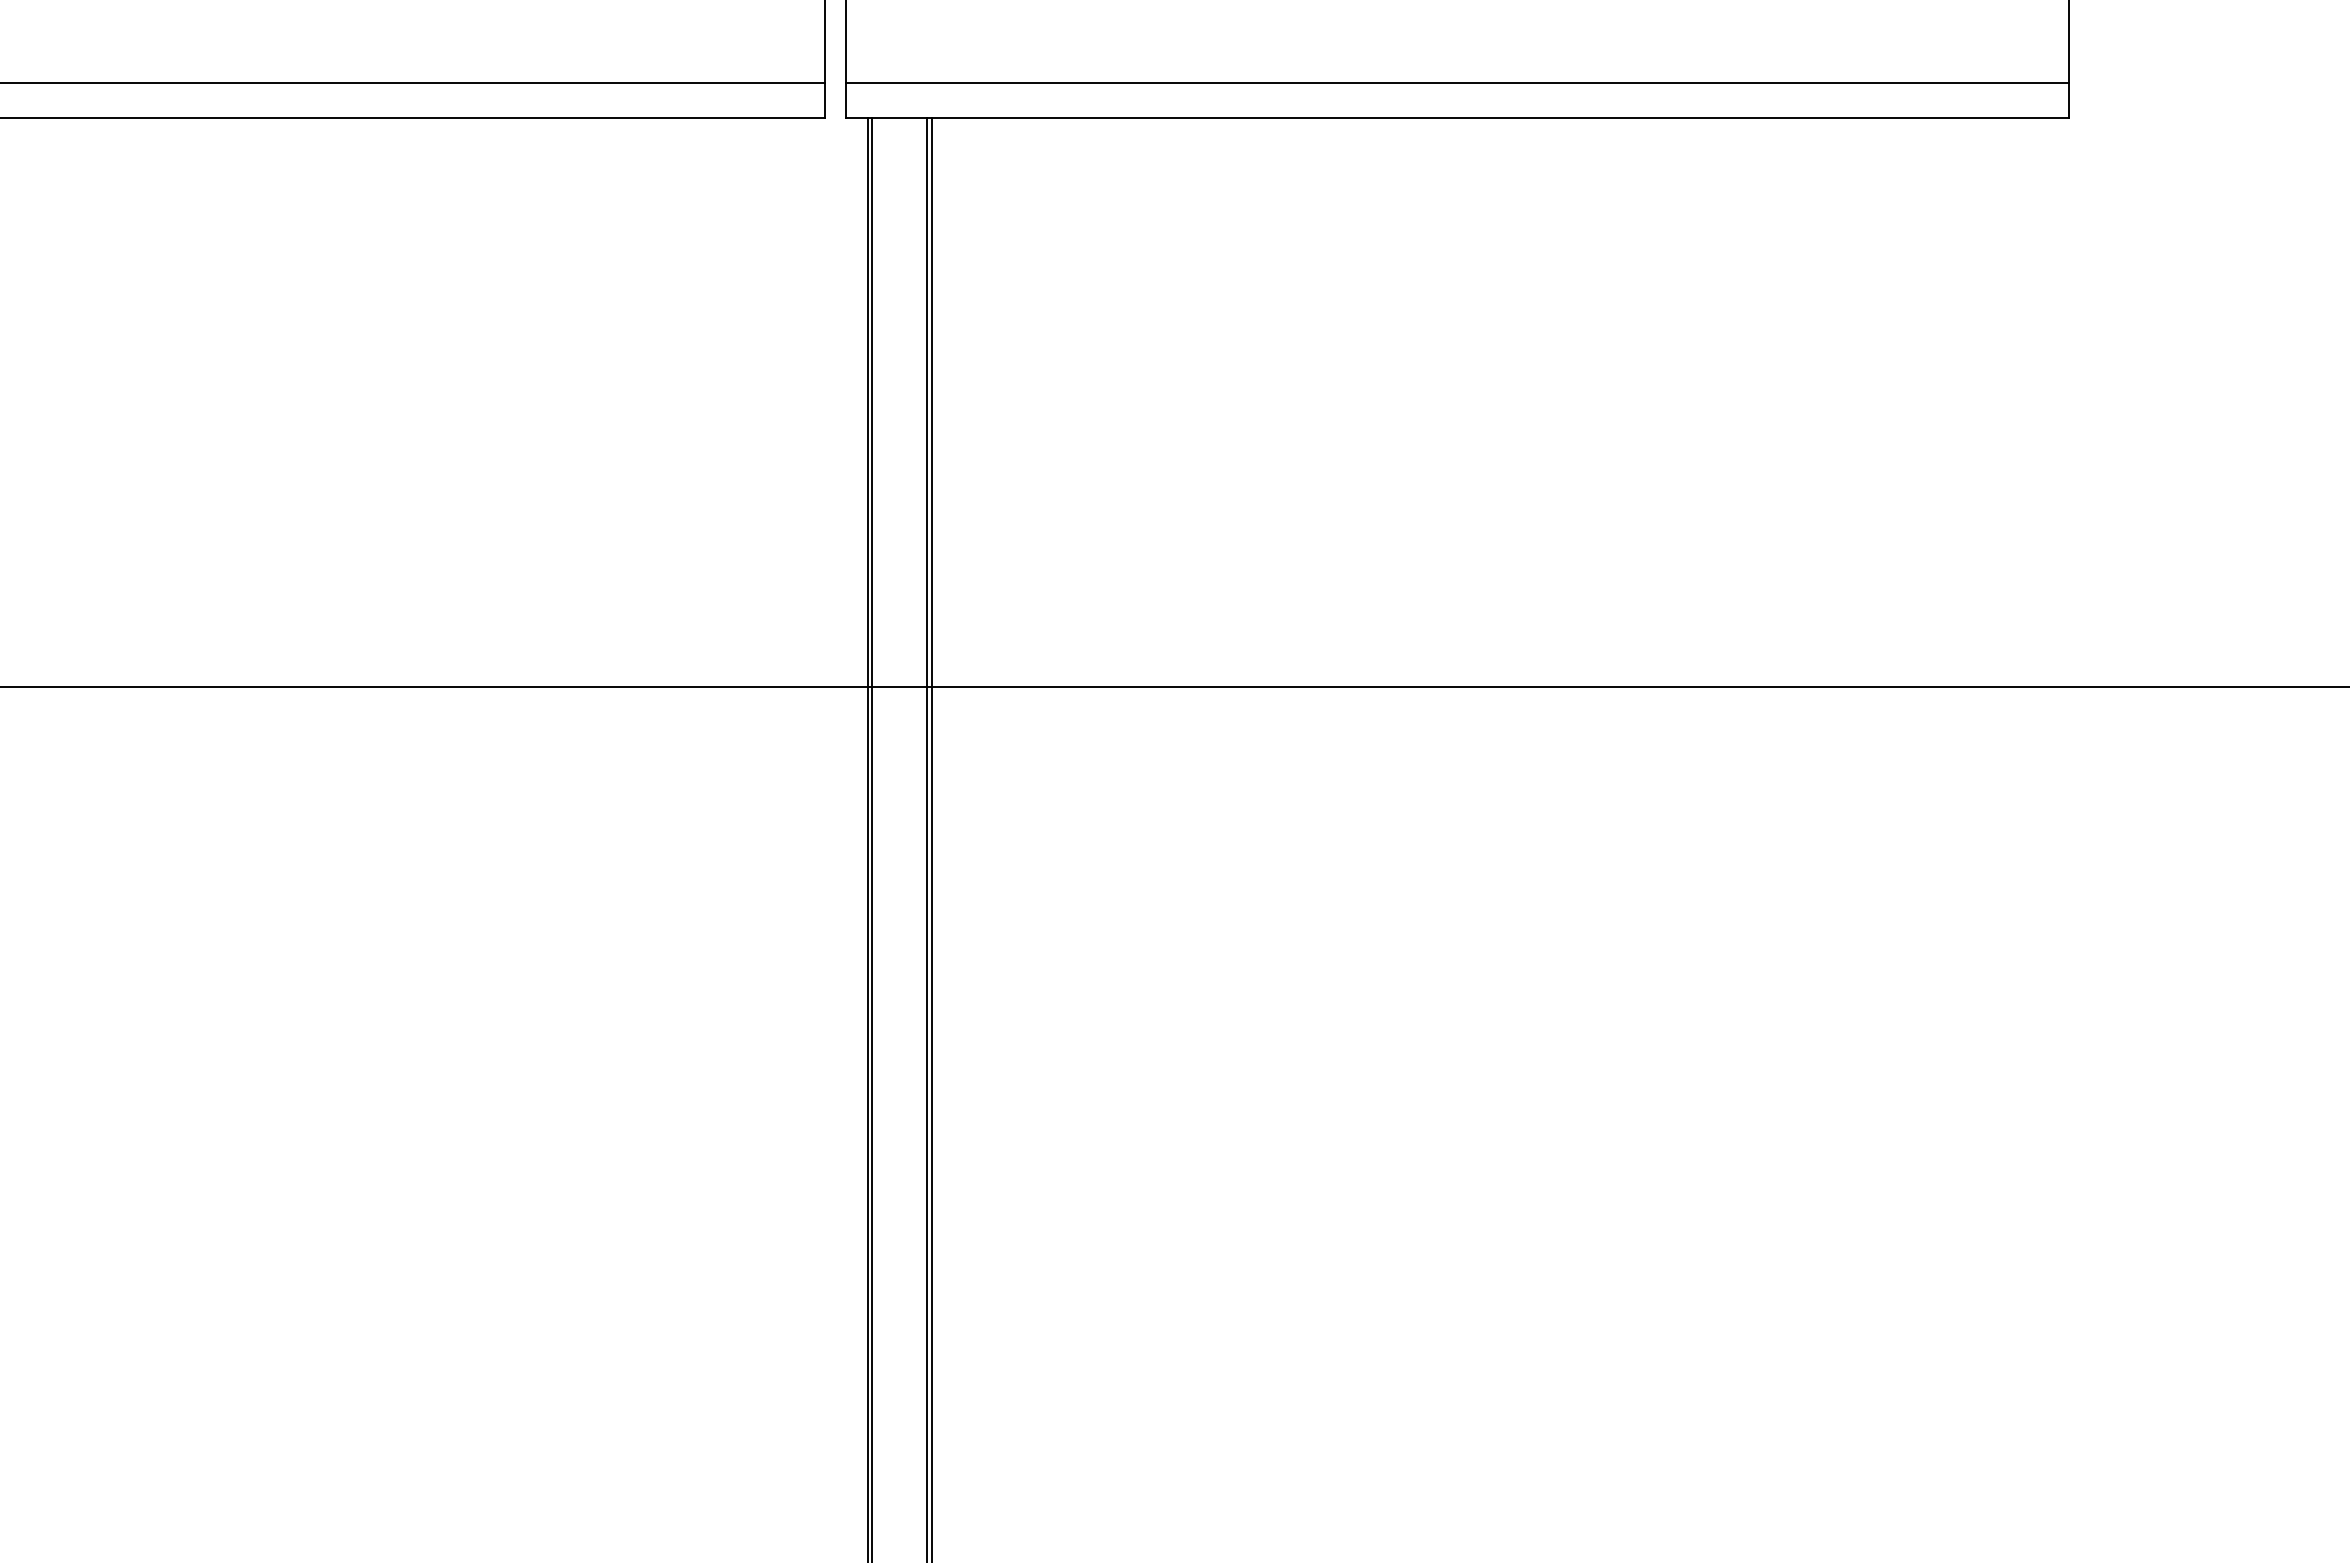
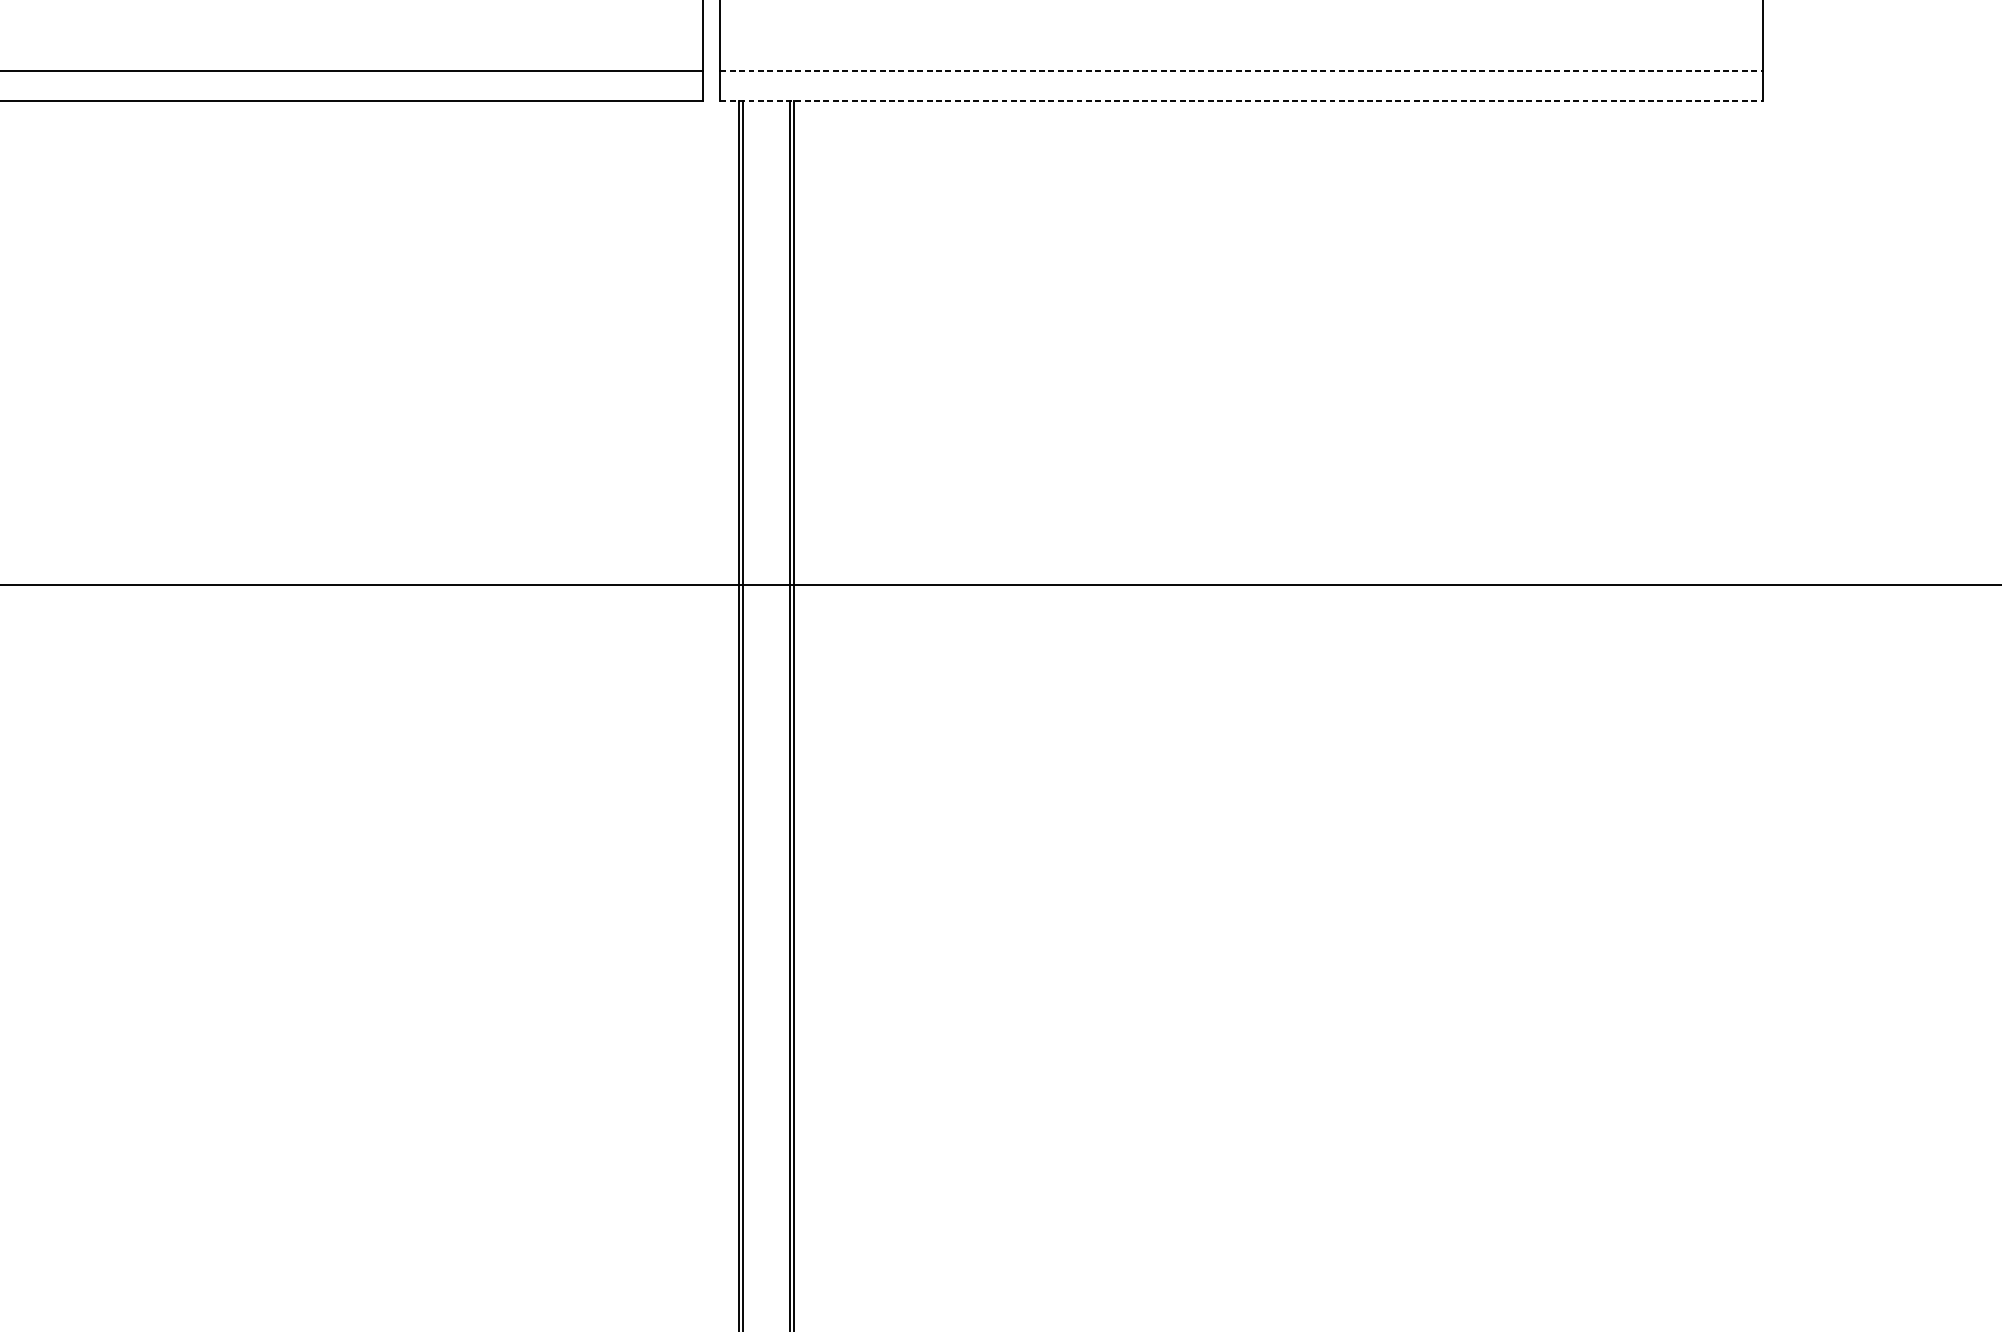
line: (1457, 82) -> (1241, 70), solid -> dashed
line: (1457, 118) -> (1241, 101), solid -> dashed

